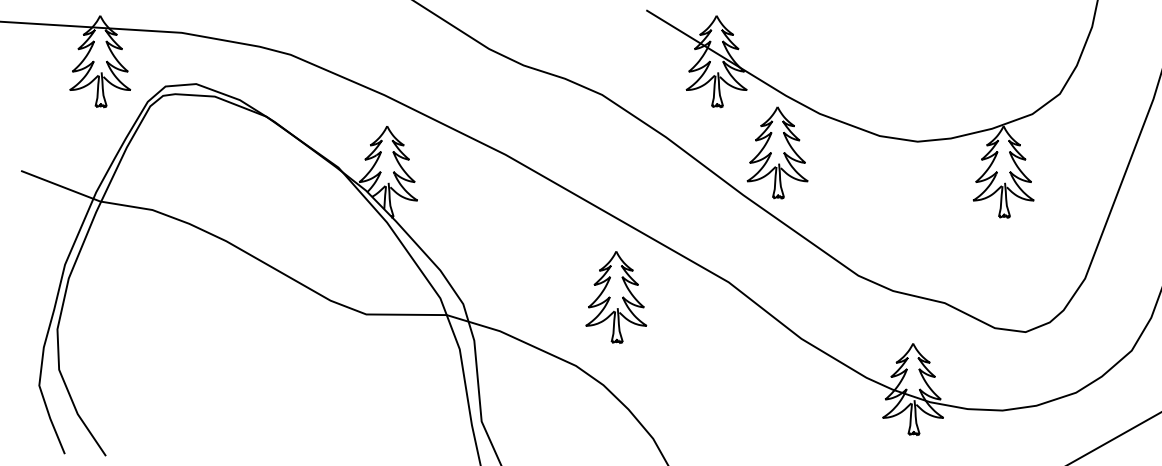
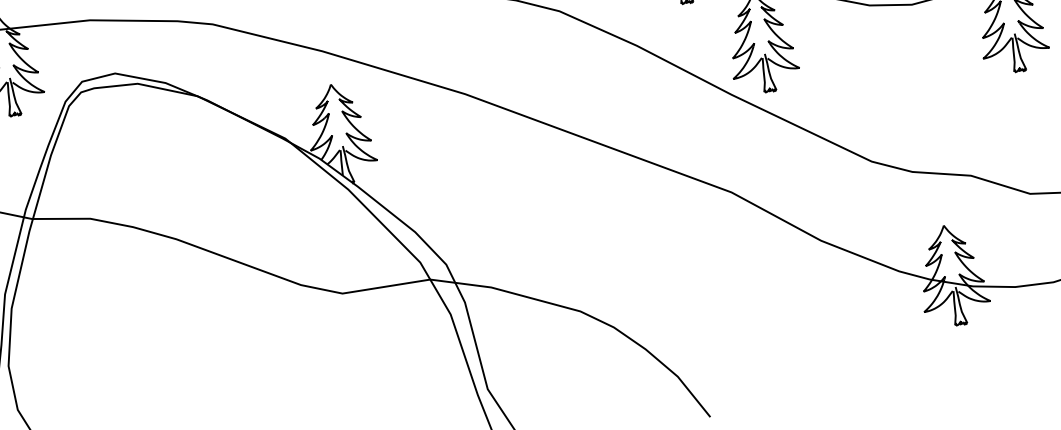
part: (616, 297) -> (612, 229), removed

